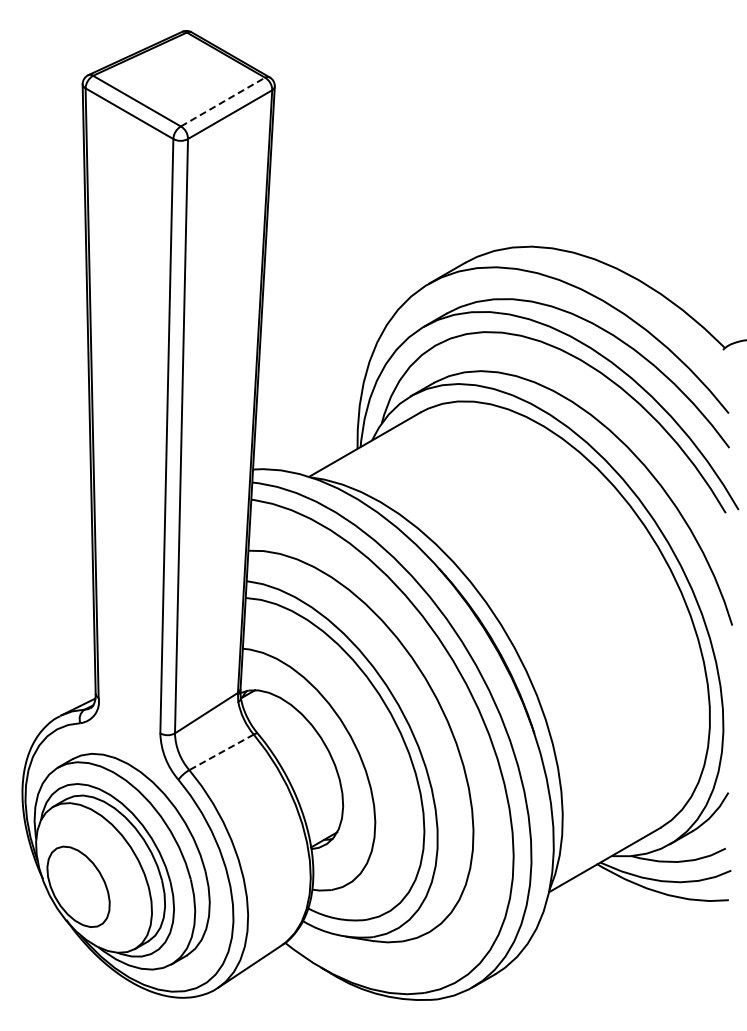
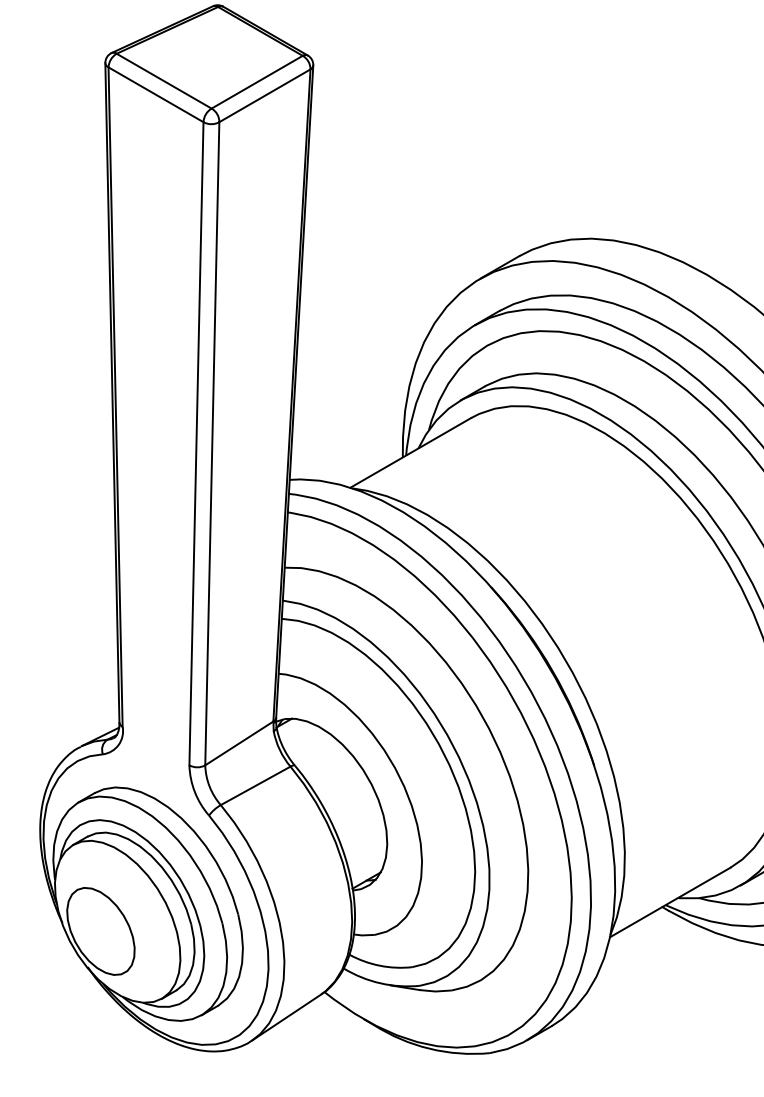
line: (222, 102) -> (256, 82), dashed -> solid
line: (221, 752) -> (255, 786), dashed -> solid

